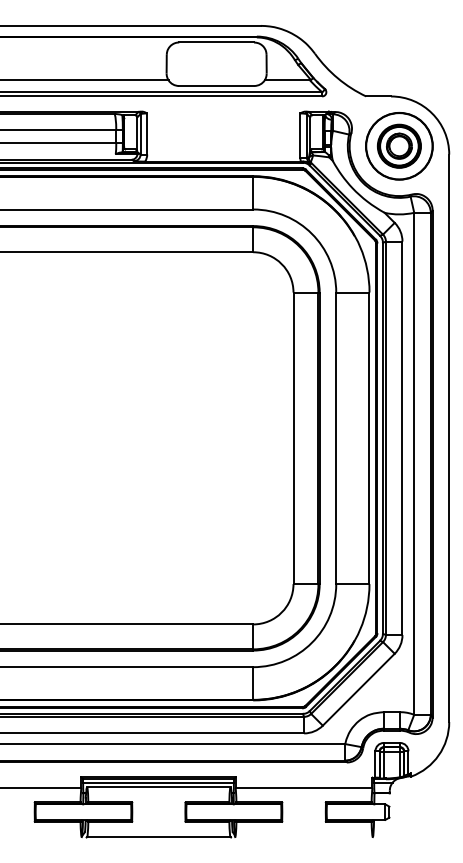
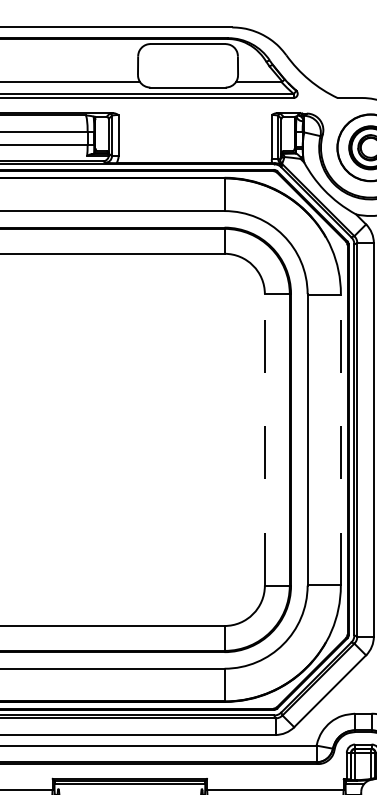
line: (293, 438) -> (264, 440), solid -> dashed
line: (369, 438) -> (340, 440), solid -> dashed
line: (158, 787) -> (129, 789), removed

